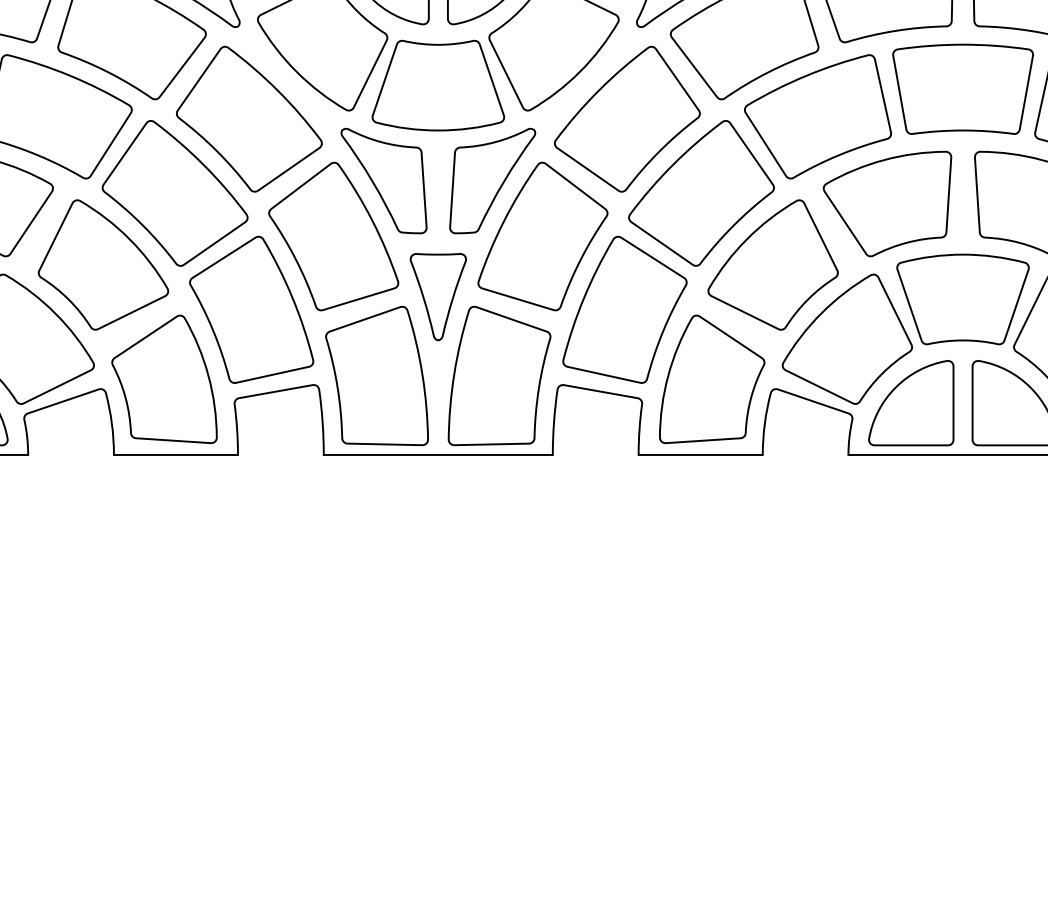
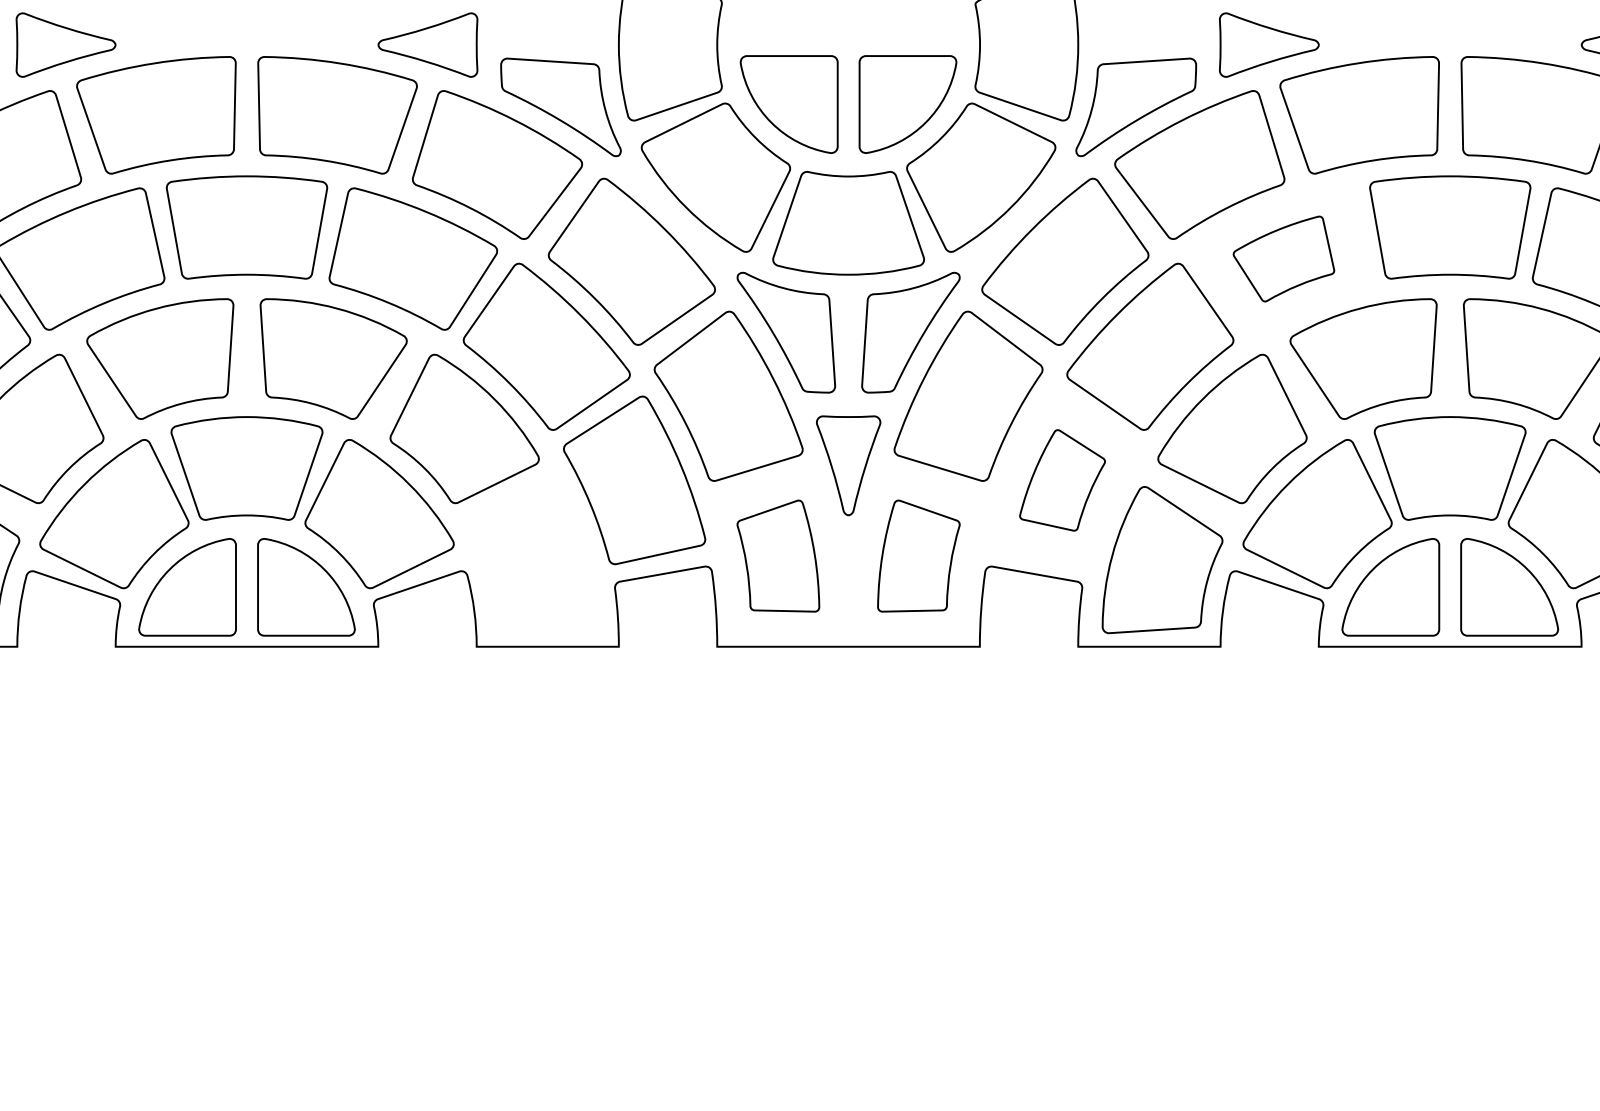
part: (817, 116) -> (1283, 258), size x0.6
part: (624, 309) -> (1062, 480), size x0.6
part: (377, 375) -> (778, 555), size x0.7
part: (499, 375) -> (918, 555), size x0.7
part: (164, 379) -> (534, 560), removed

